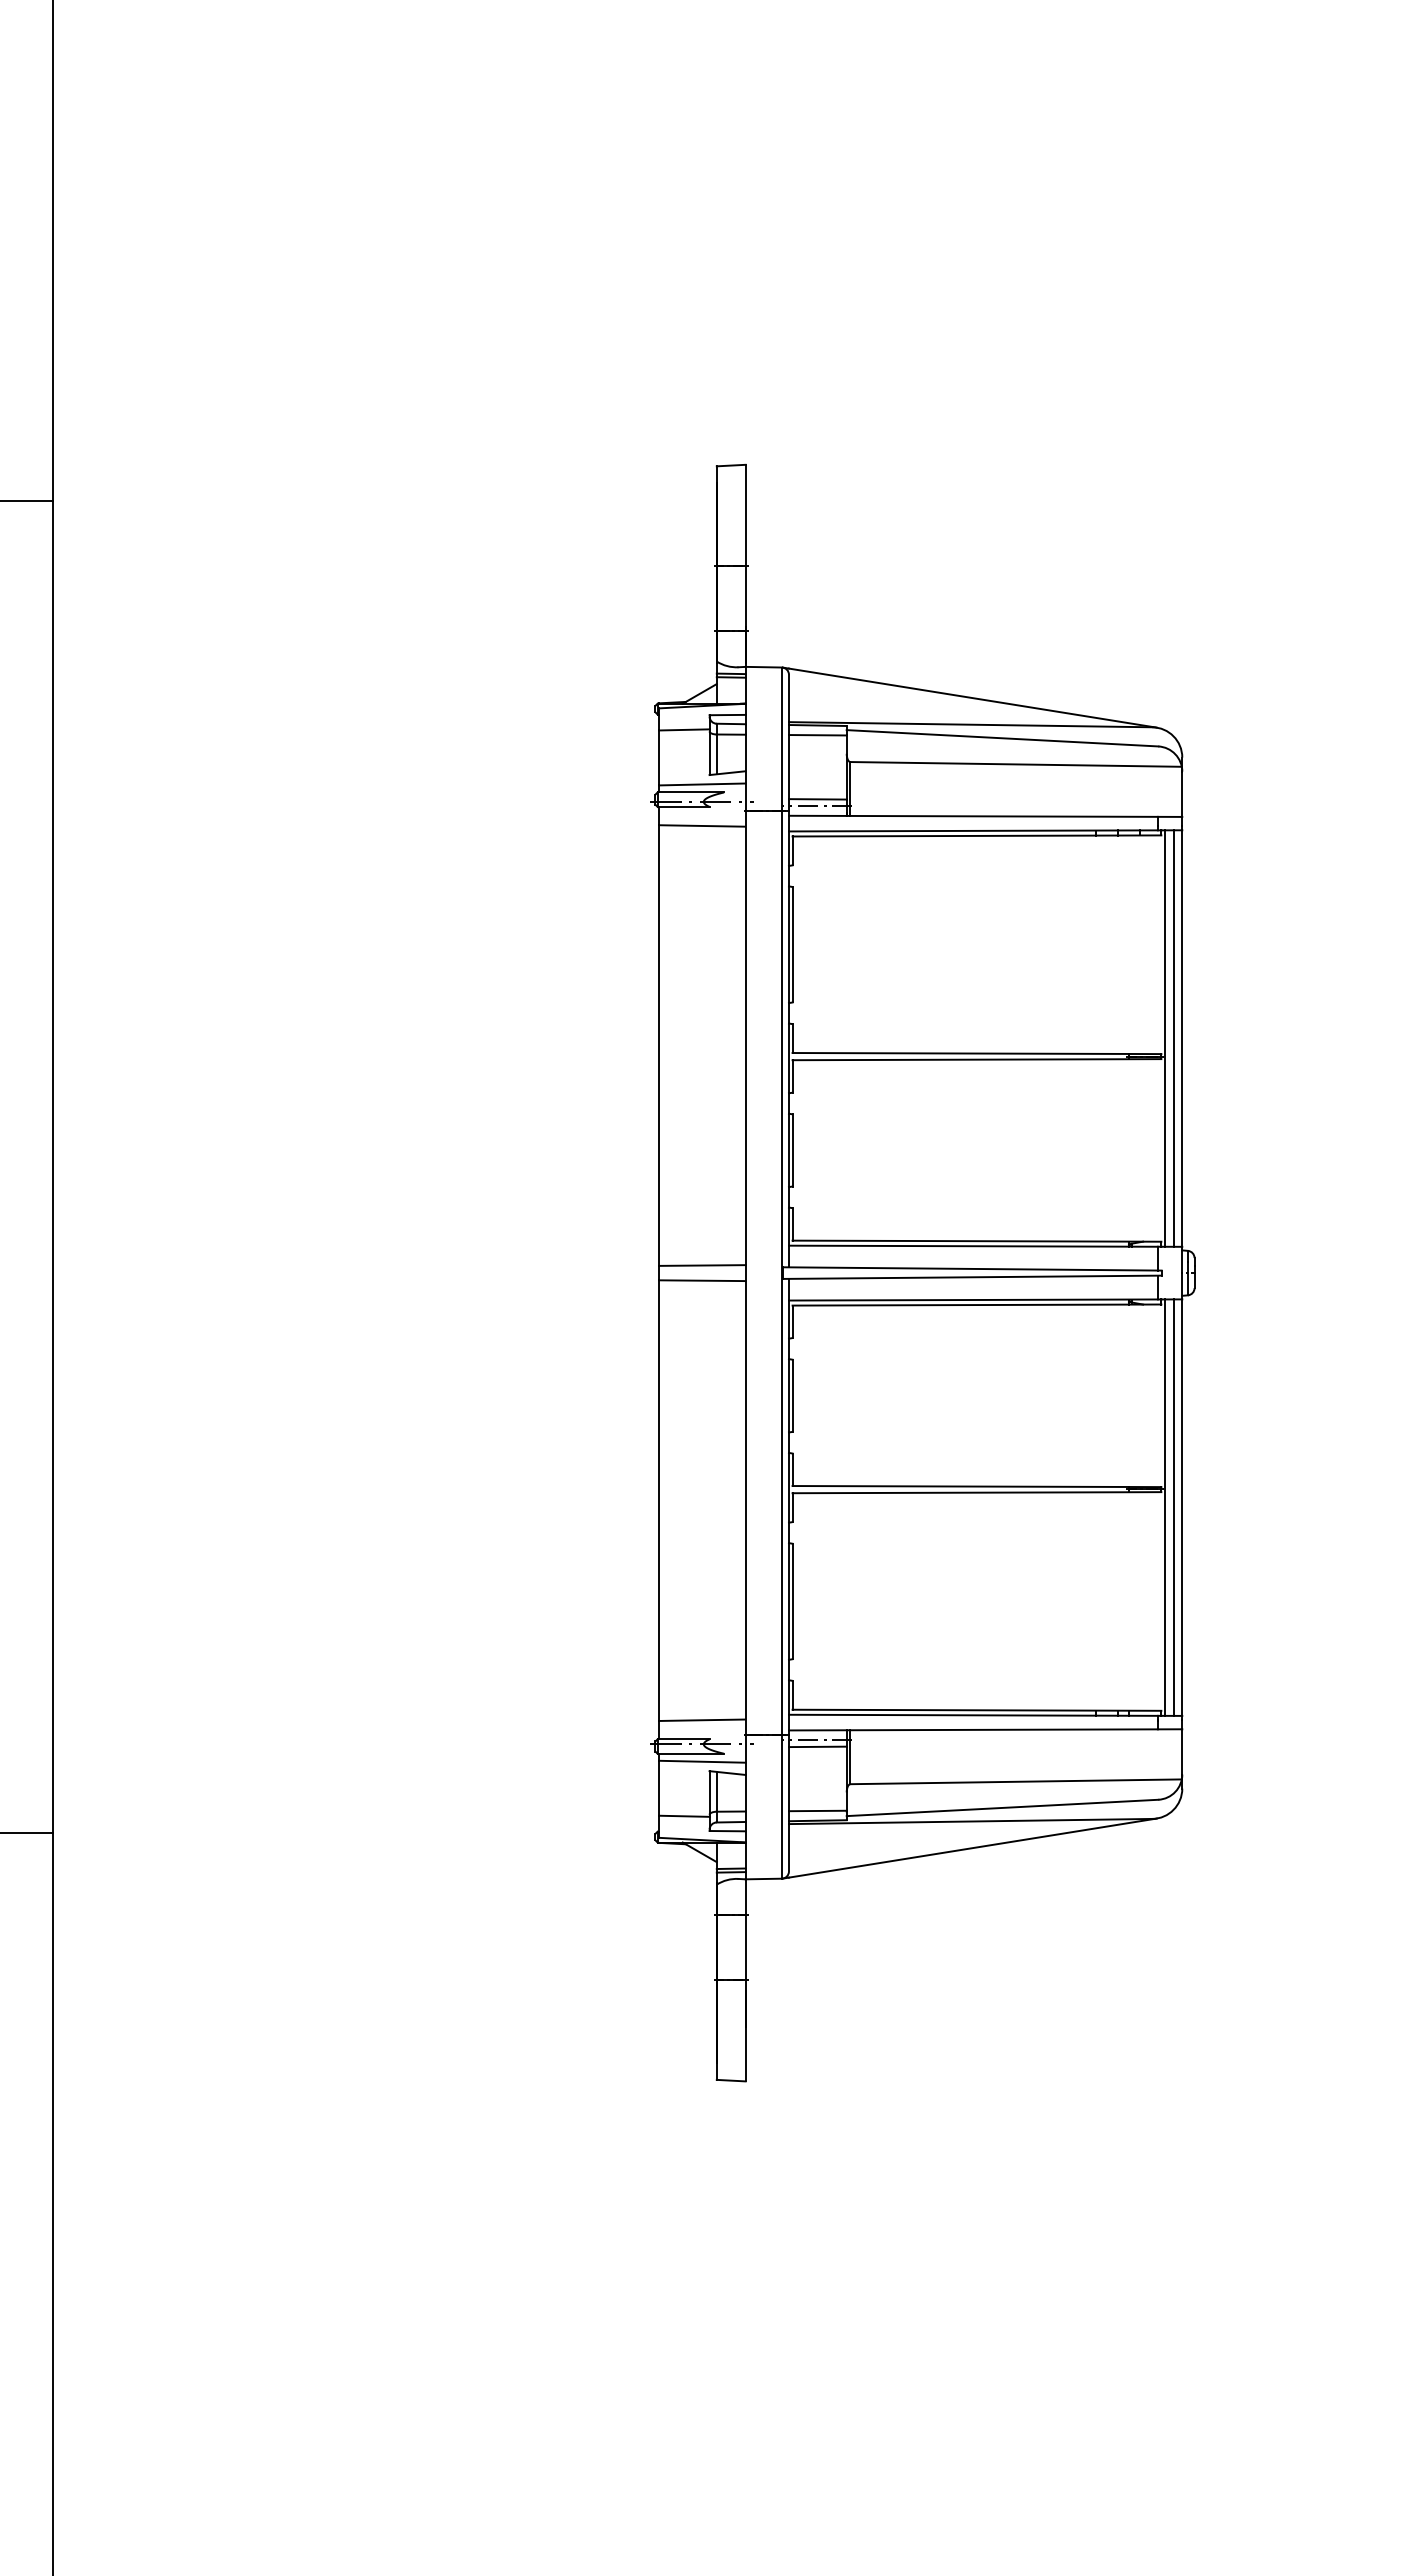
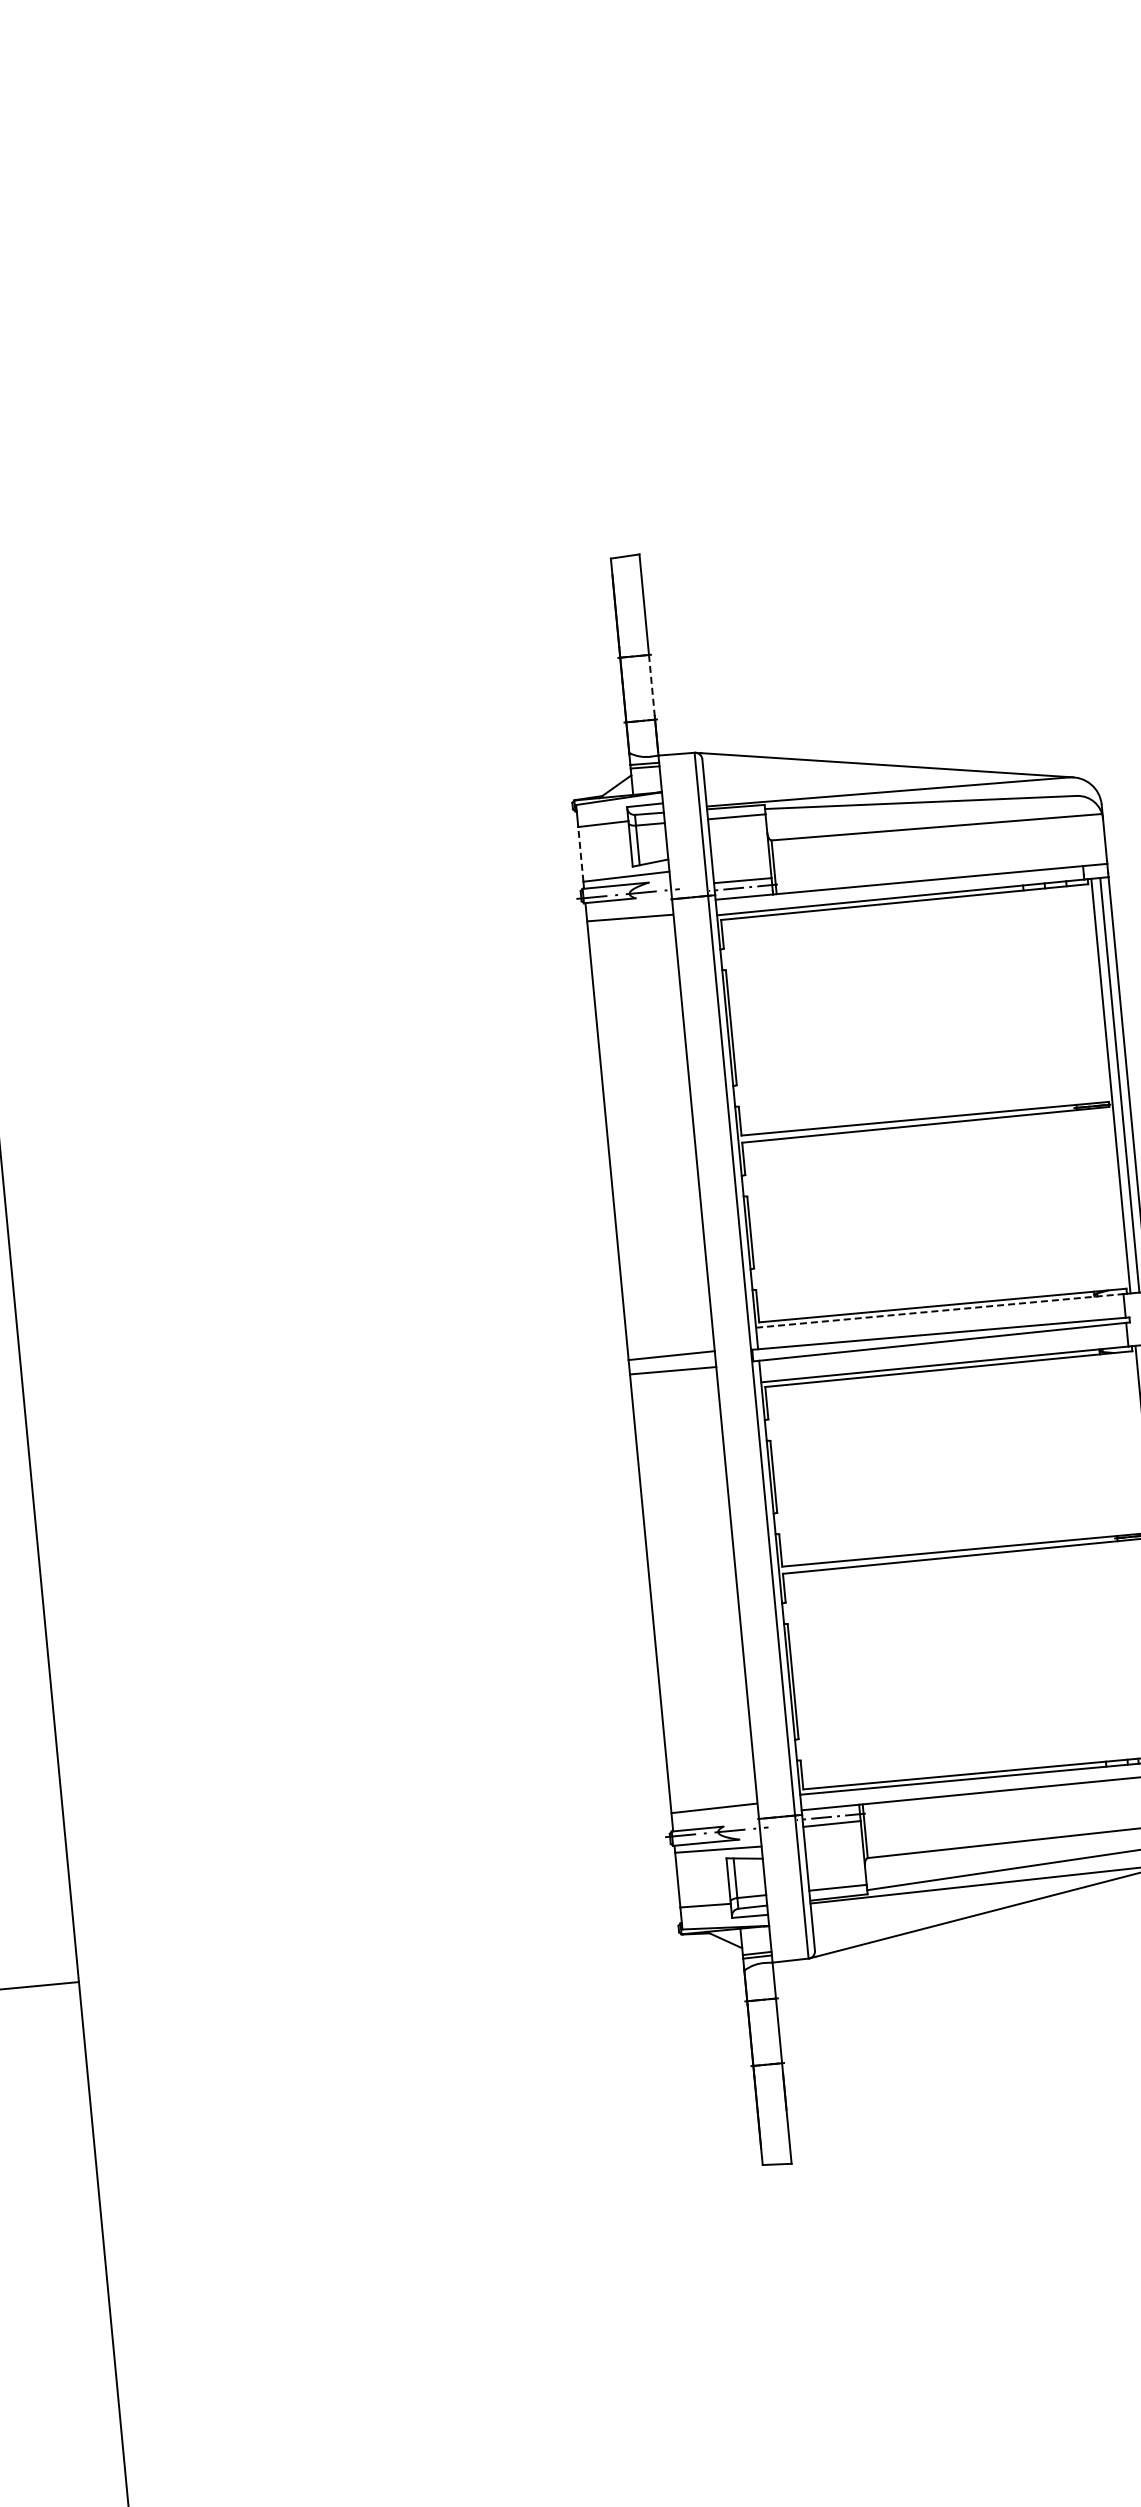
line: (745, 598) -> (651, 687), solid -> dashed
line: (659, 757) -> (581, 853), solid -> dashed
line: (973, 1246) -> (939, 1311), solid -> dashed

